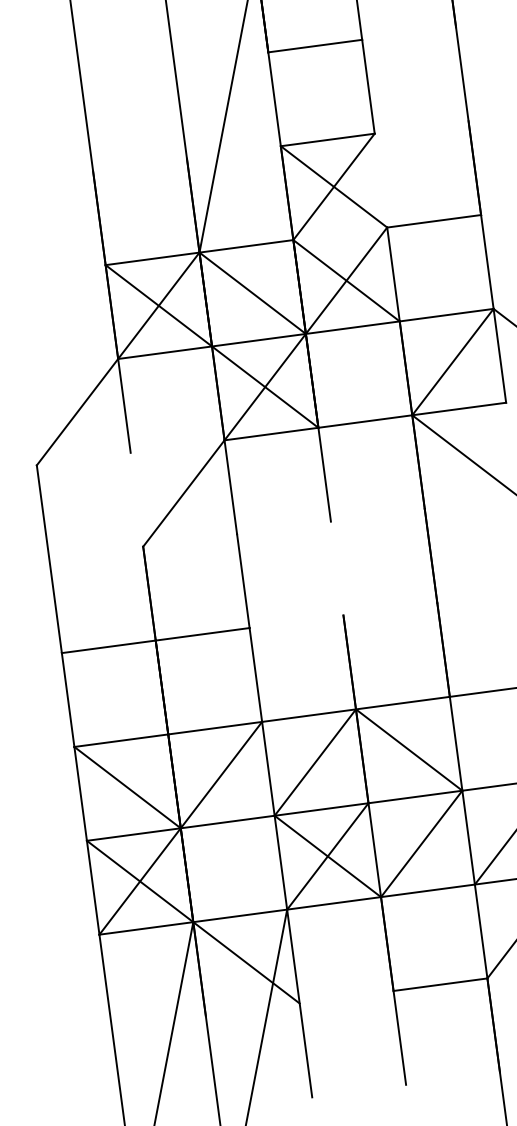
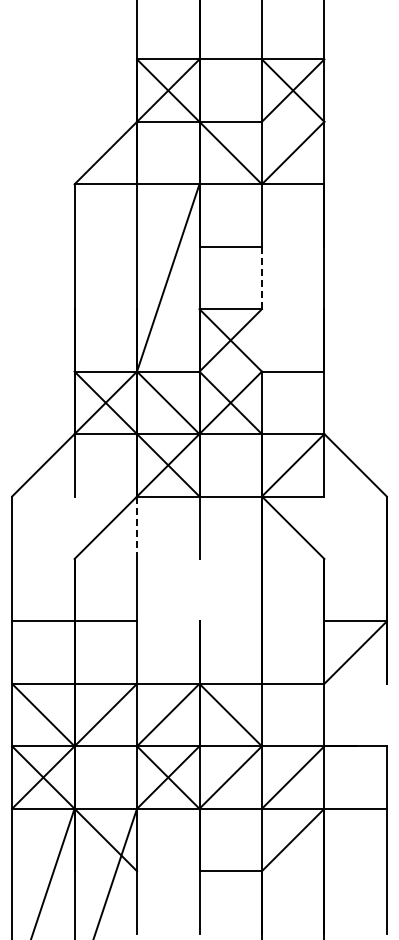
line: (367, 86) -> (261, 277), solid -> dashed
line: (231, 488) -> (137, 528), solid -> dashed

